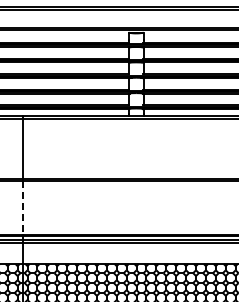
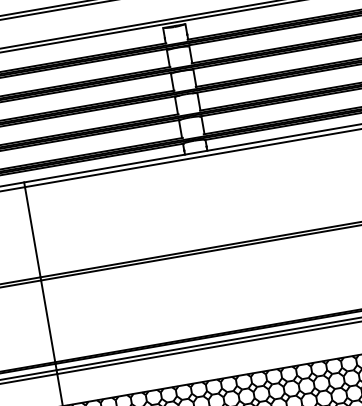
line: (22, 208) -> (48, 322), dashed -> solid

